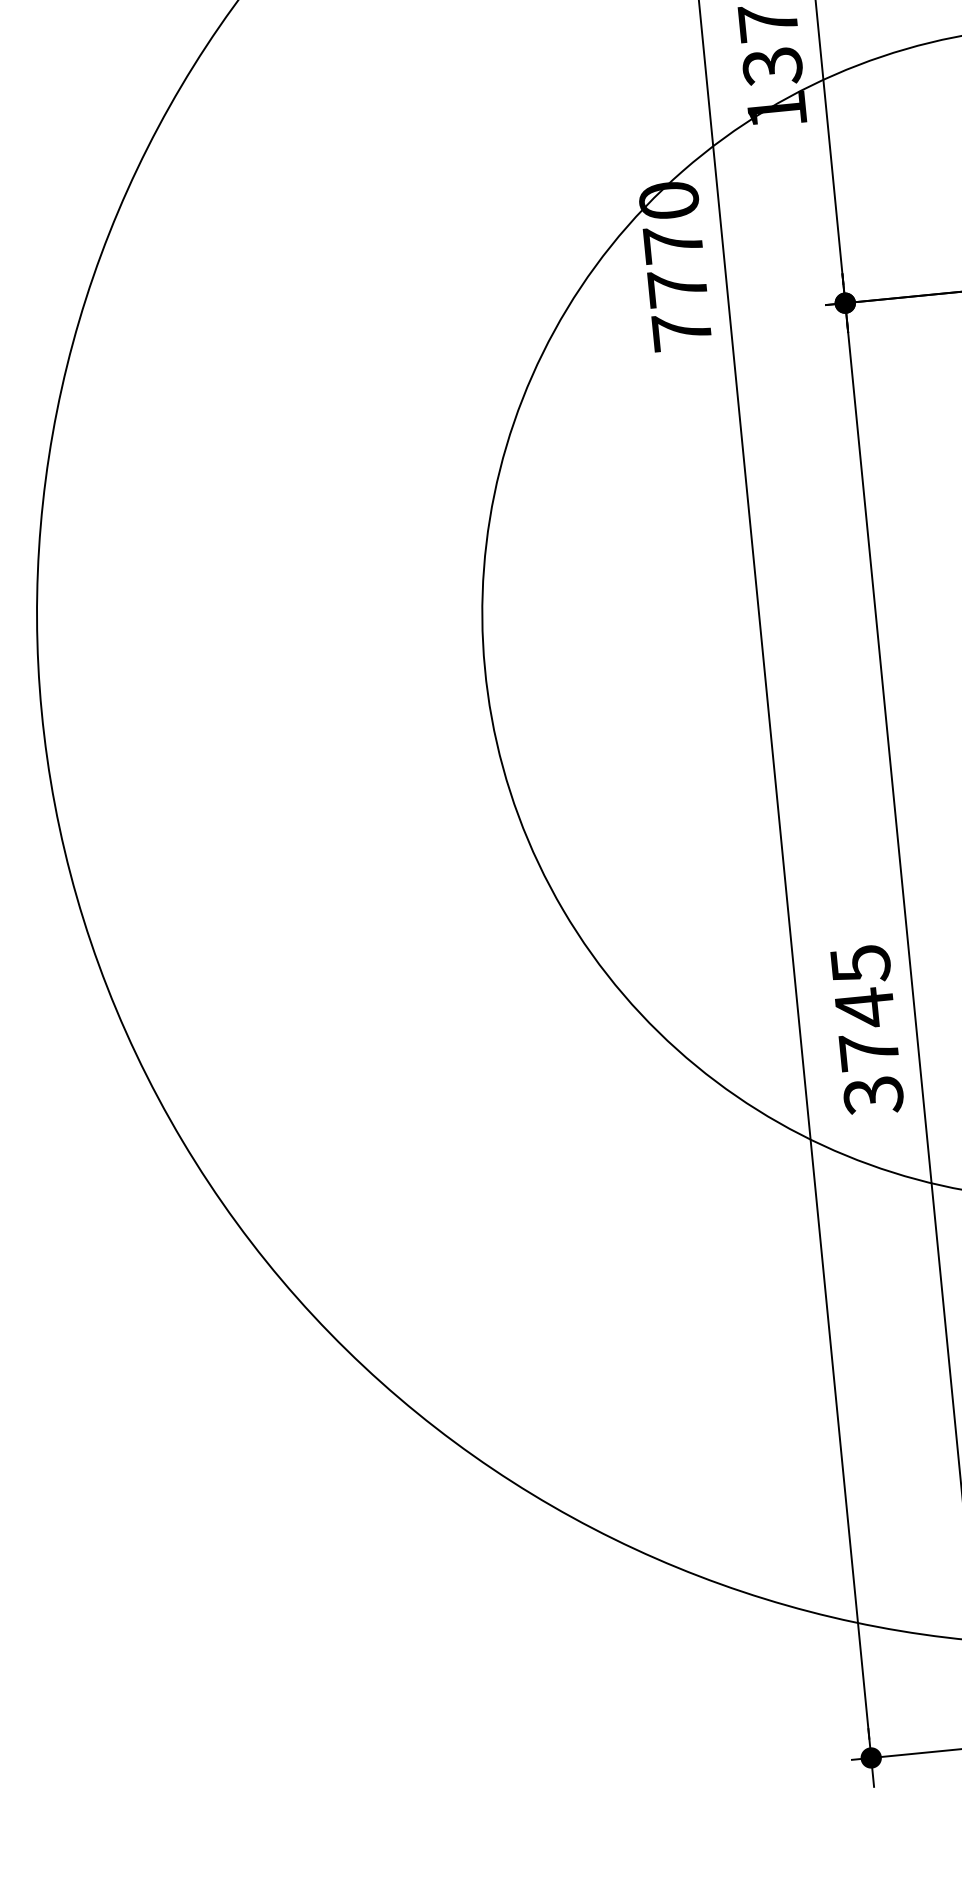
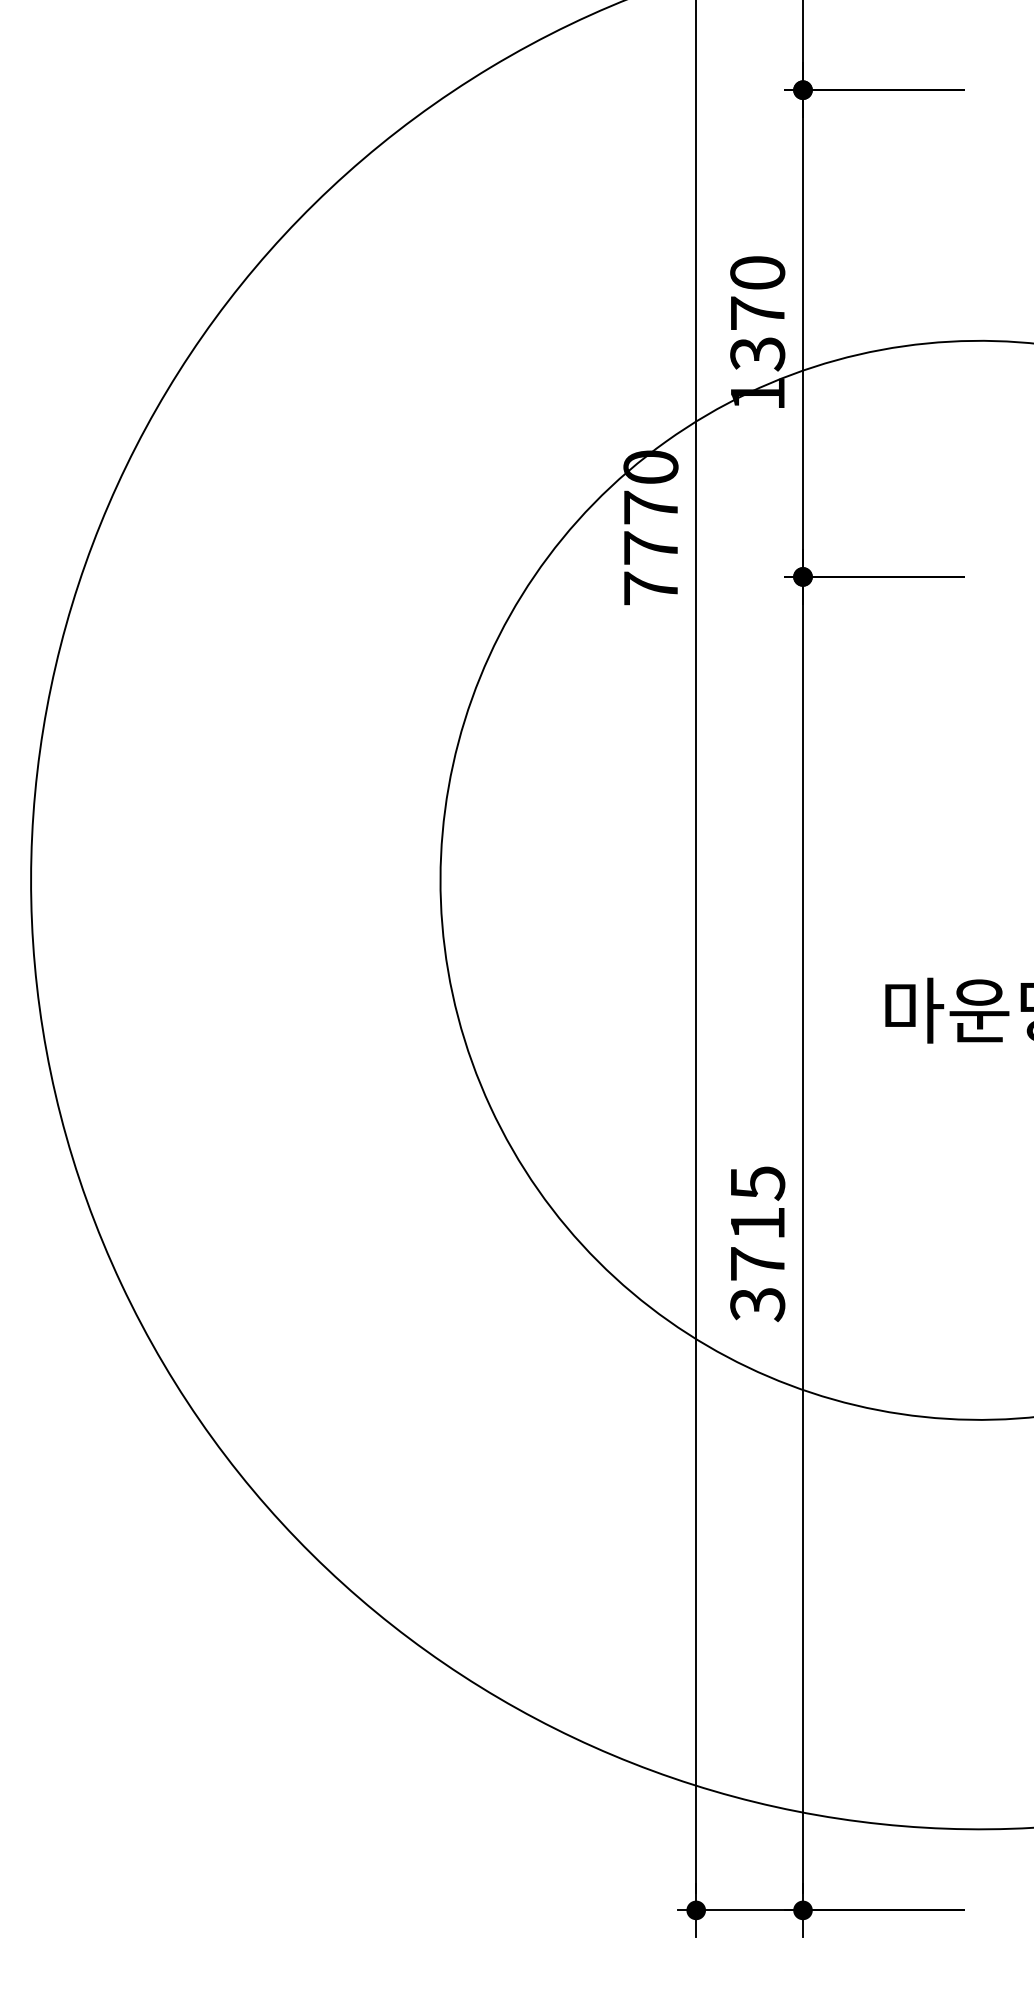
text: (864, 1007) -> (757, 1223), 3745 -> 3715

